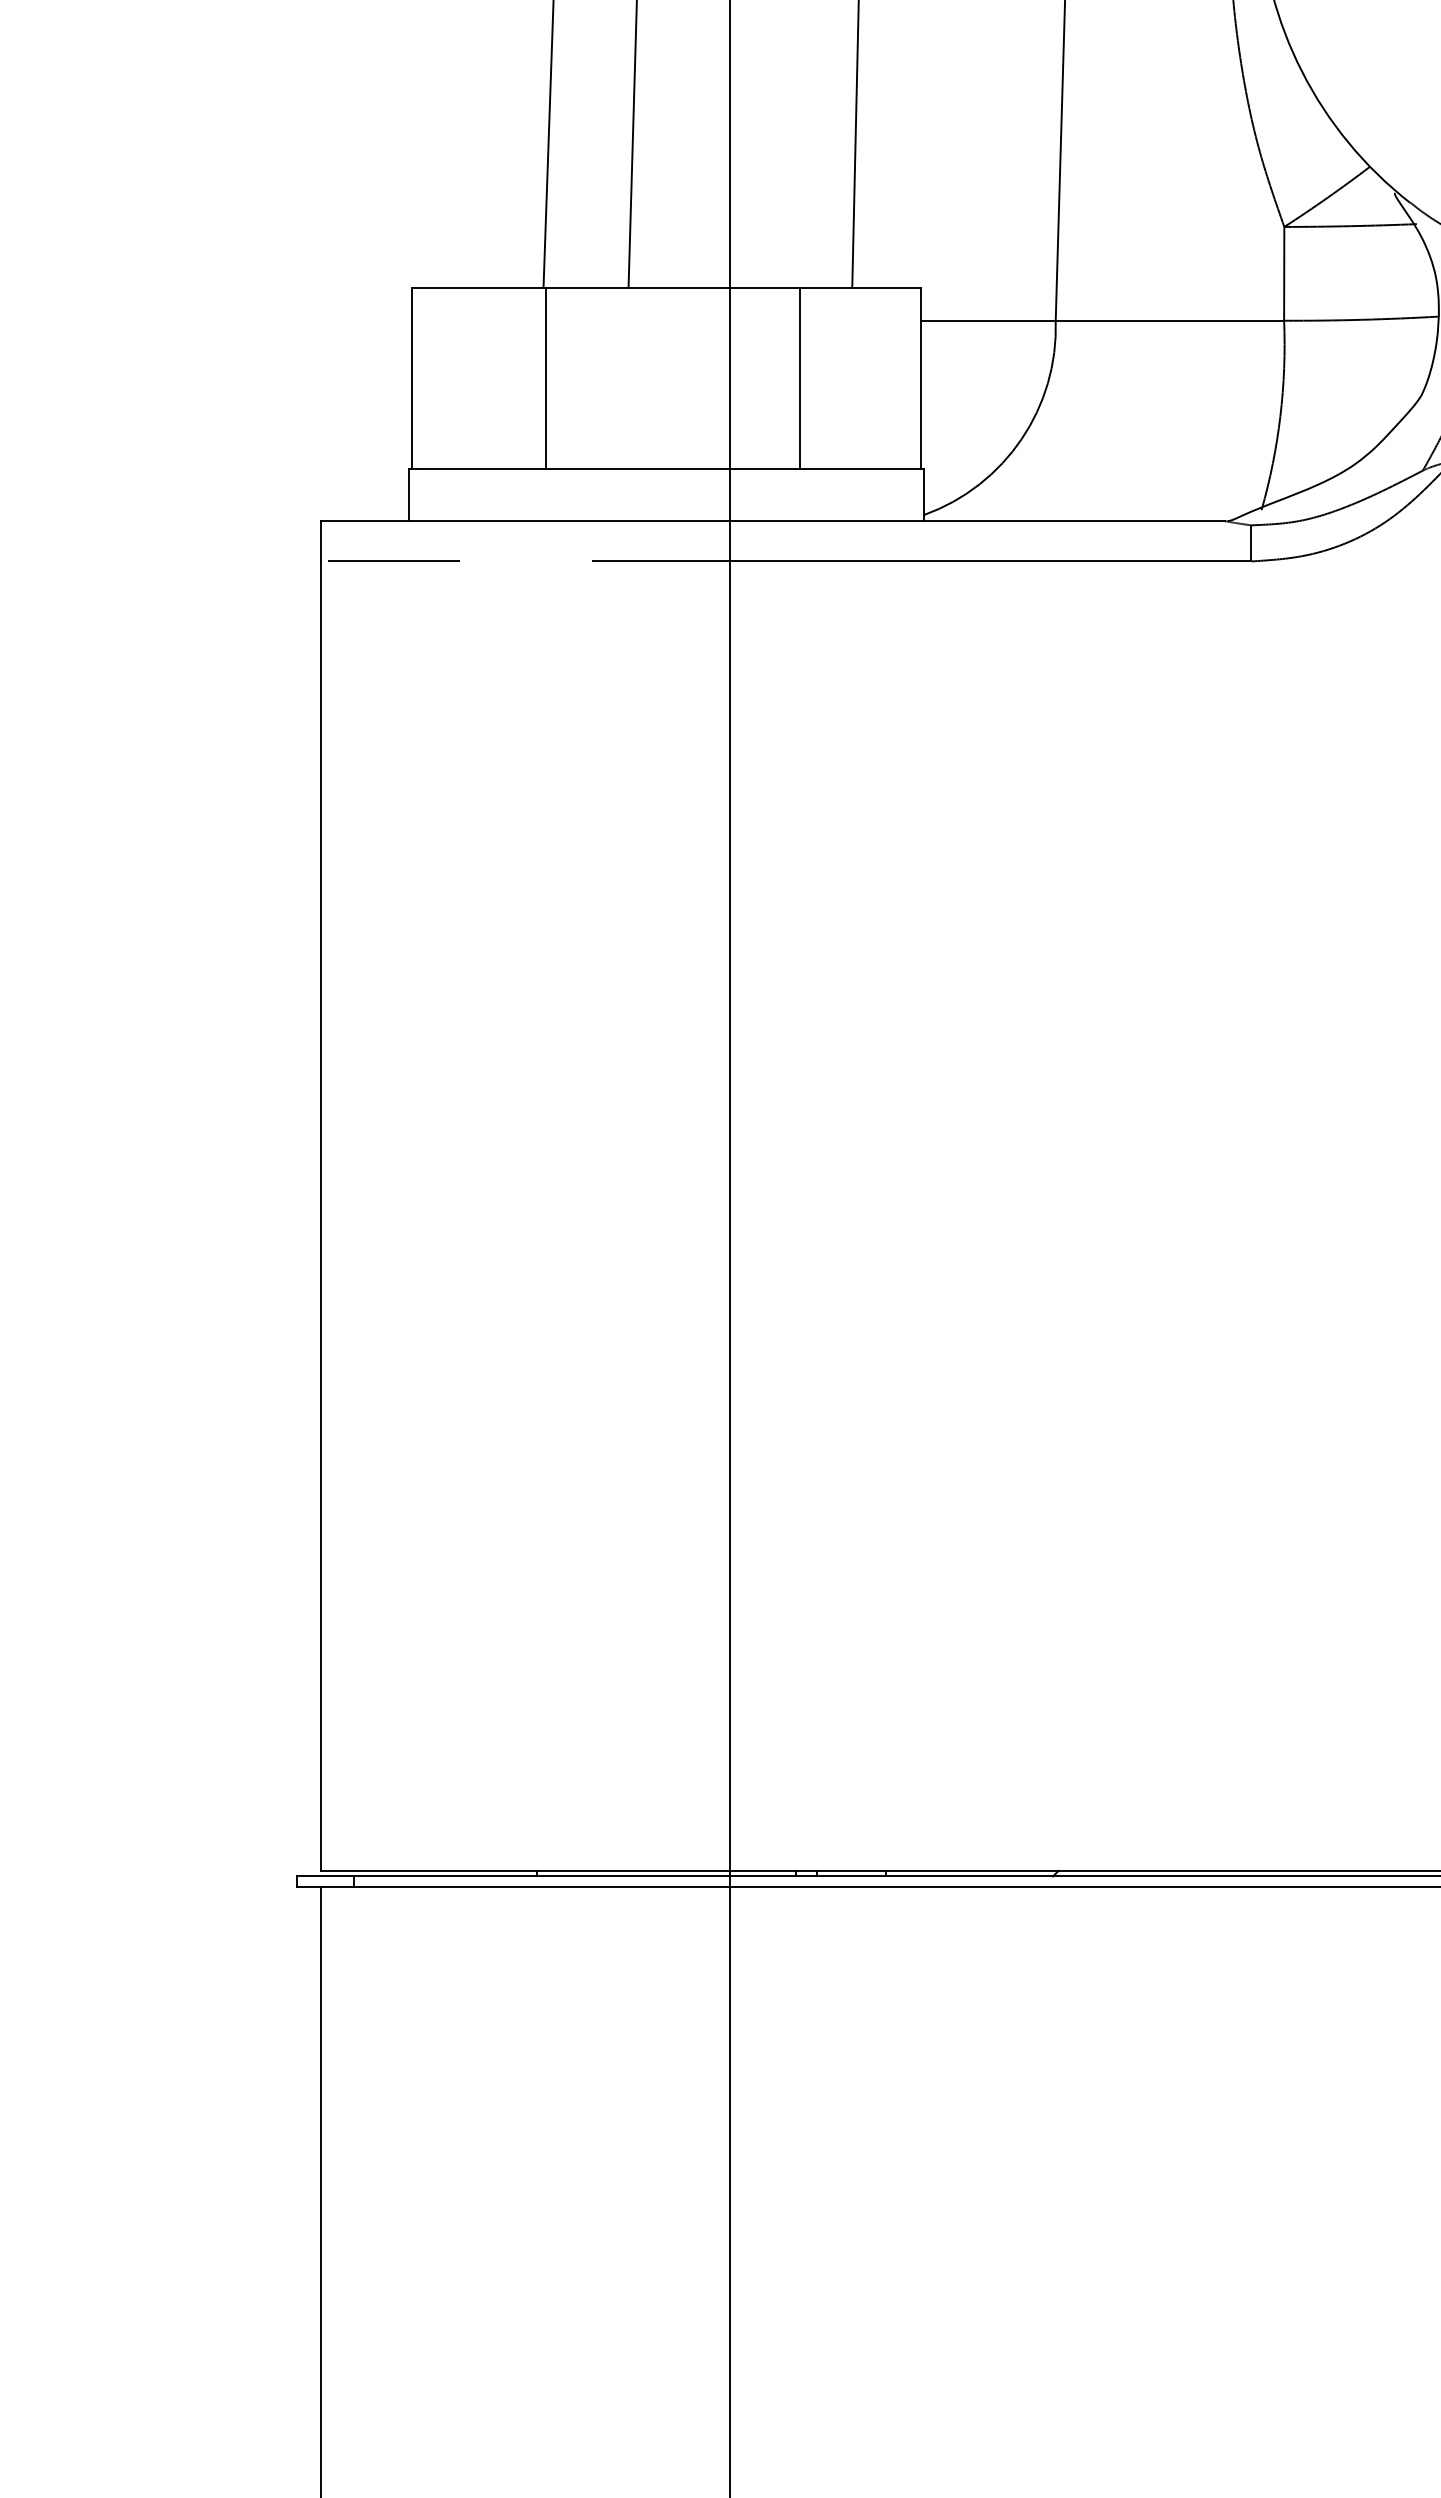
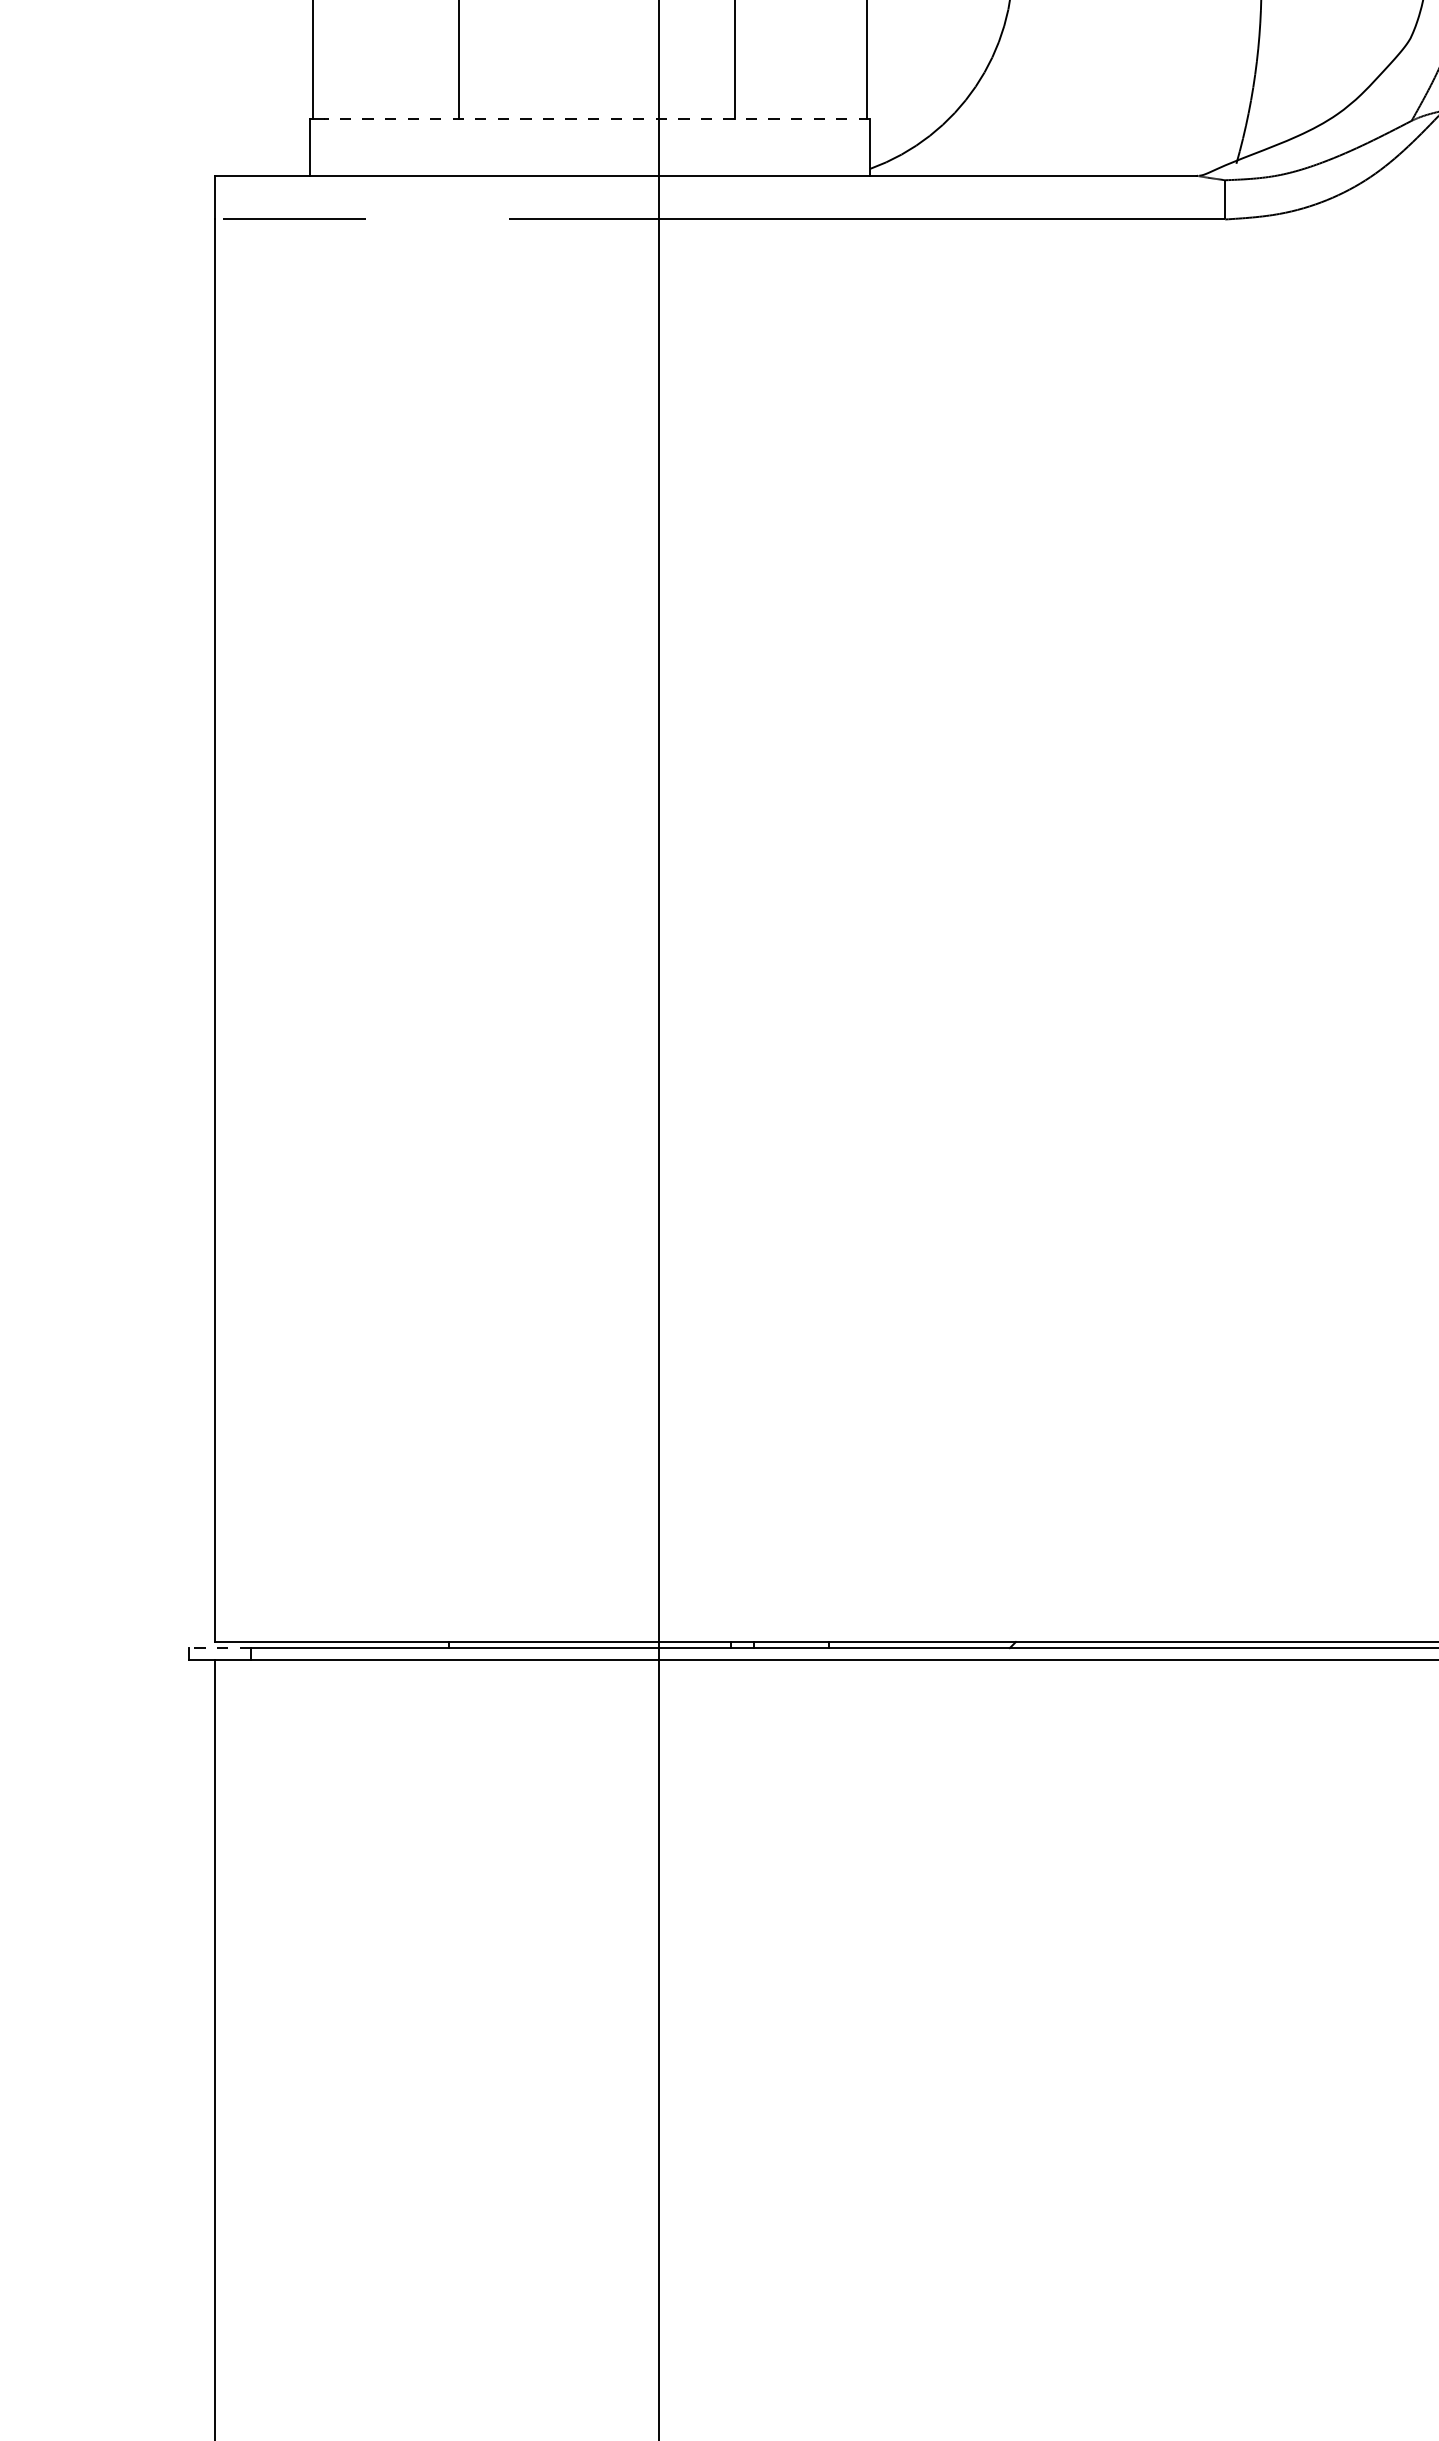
line: (672, 469) -> (596, 119), solid -> dashed
line: (325, 1876) -> (219, 1648), solid -> dashed

